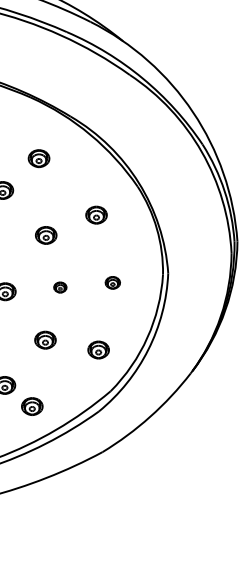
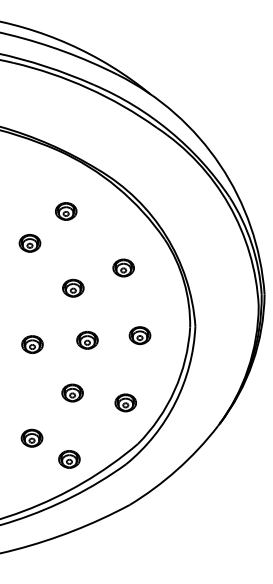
part: (112, 282) -> (139, 335), size x1.43
part: (60, 287) -> (87, 340), size x1.67
part: (32, 406) -> (69, 459), moved

